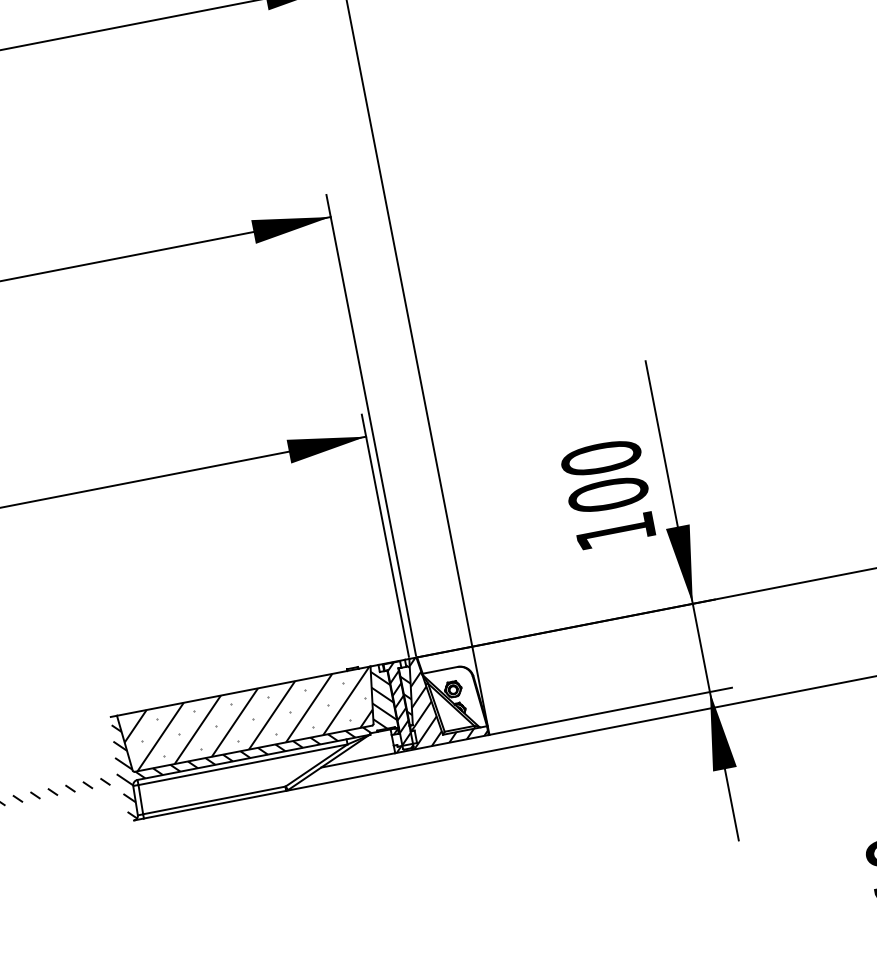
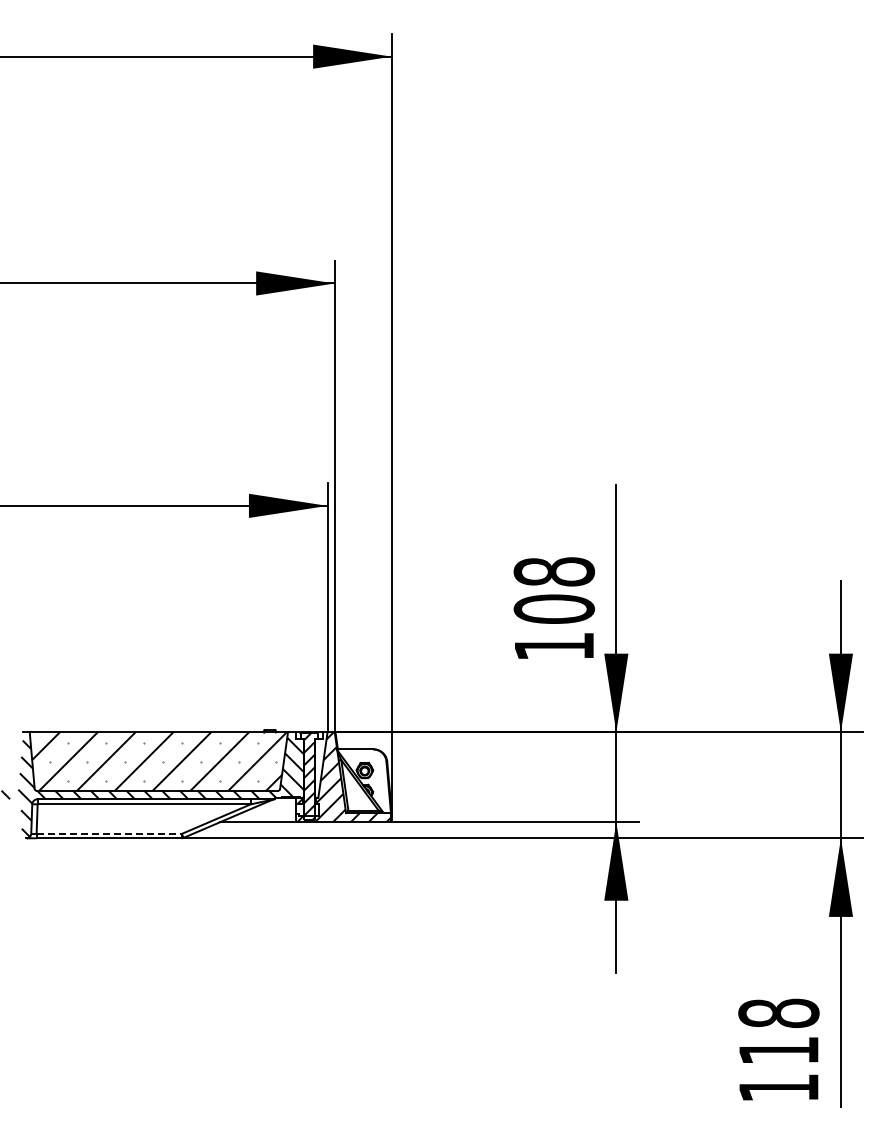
text: (601, 457) -> (554, 571), 100 -> 108
hatch: (408, 689) -> (320, 762), removed
line: (214, 799) -> (109, 833), solid -> dashed

